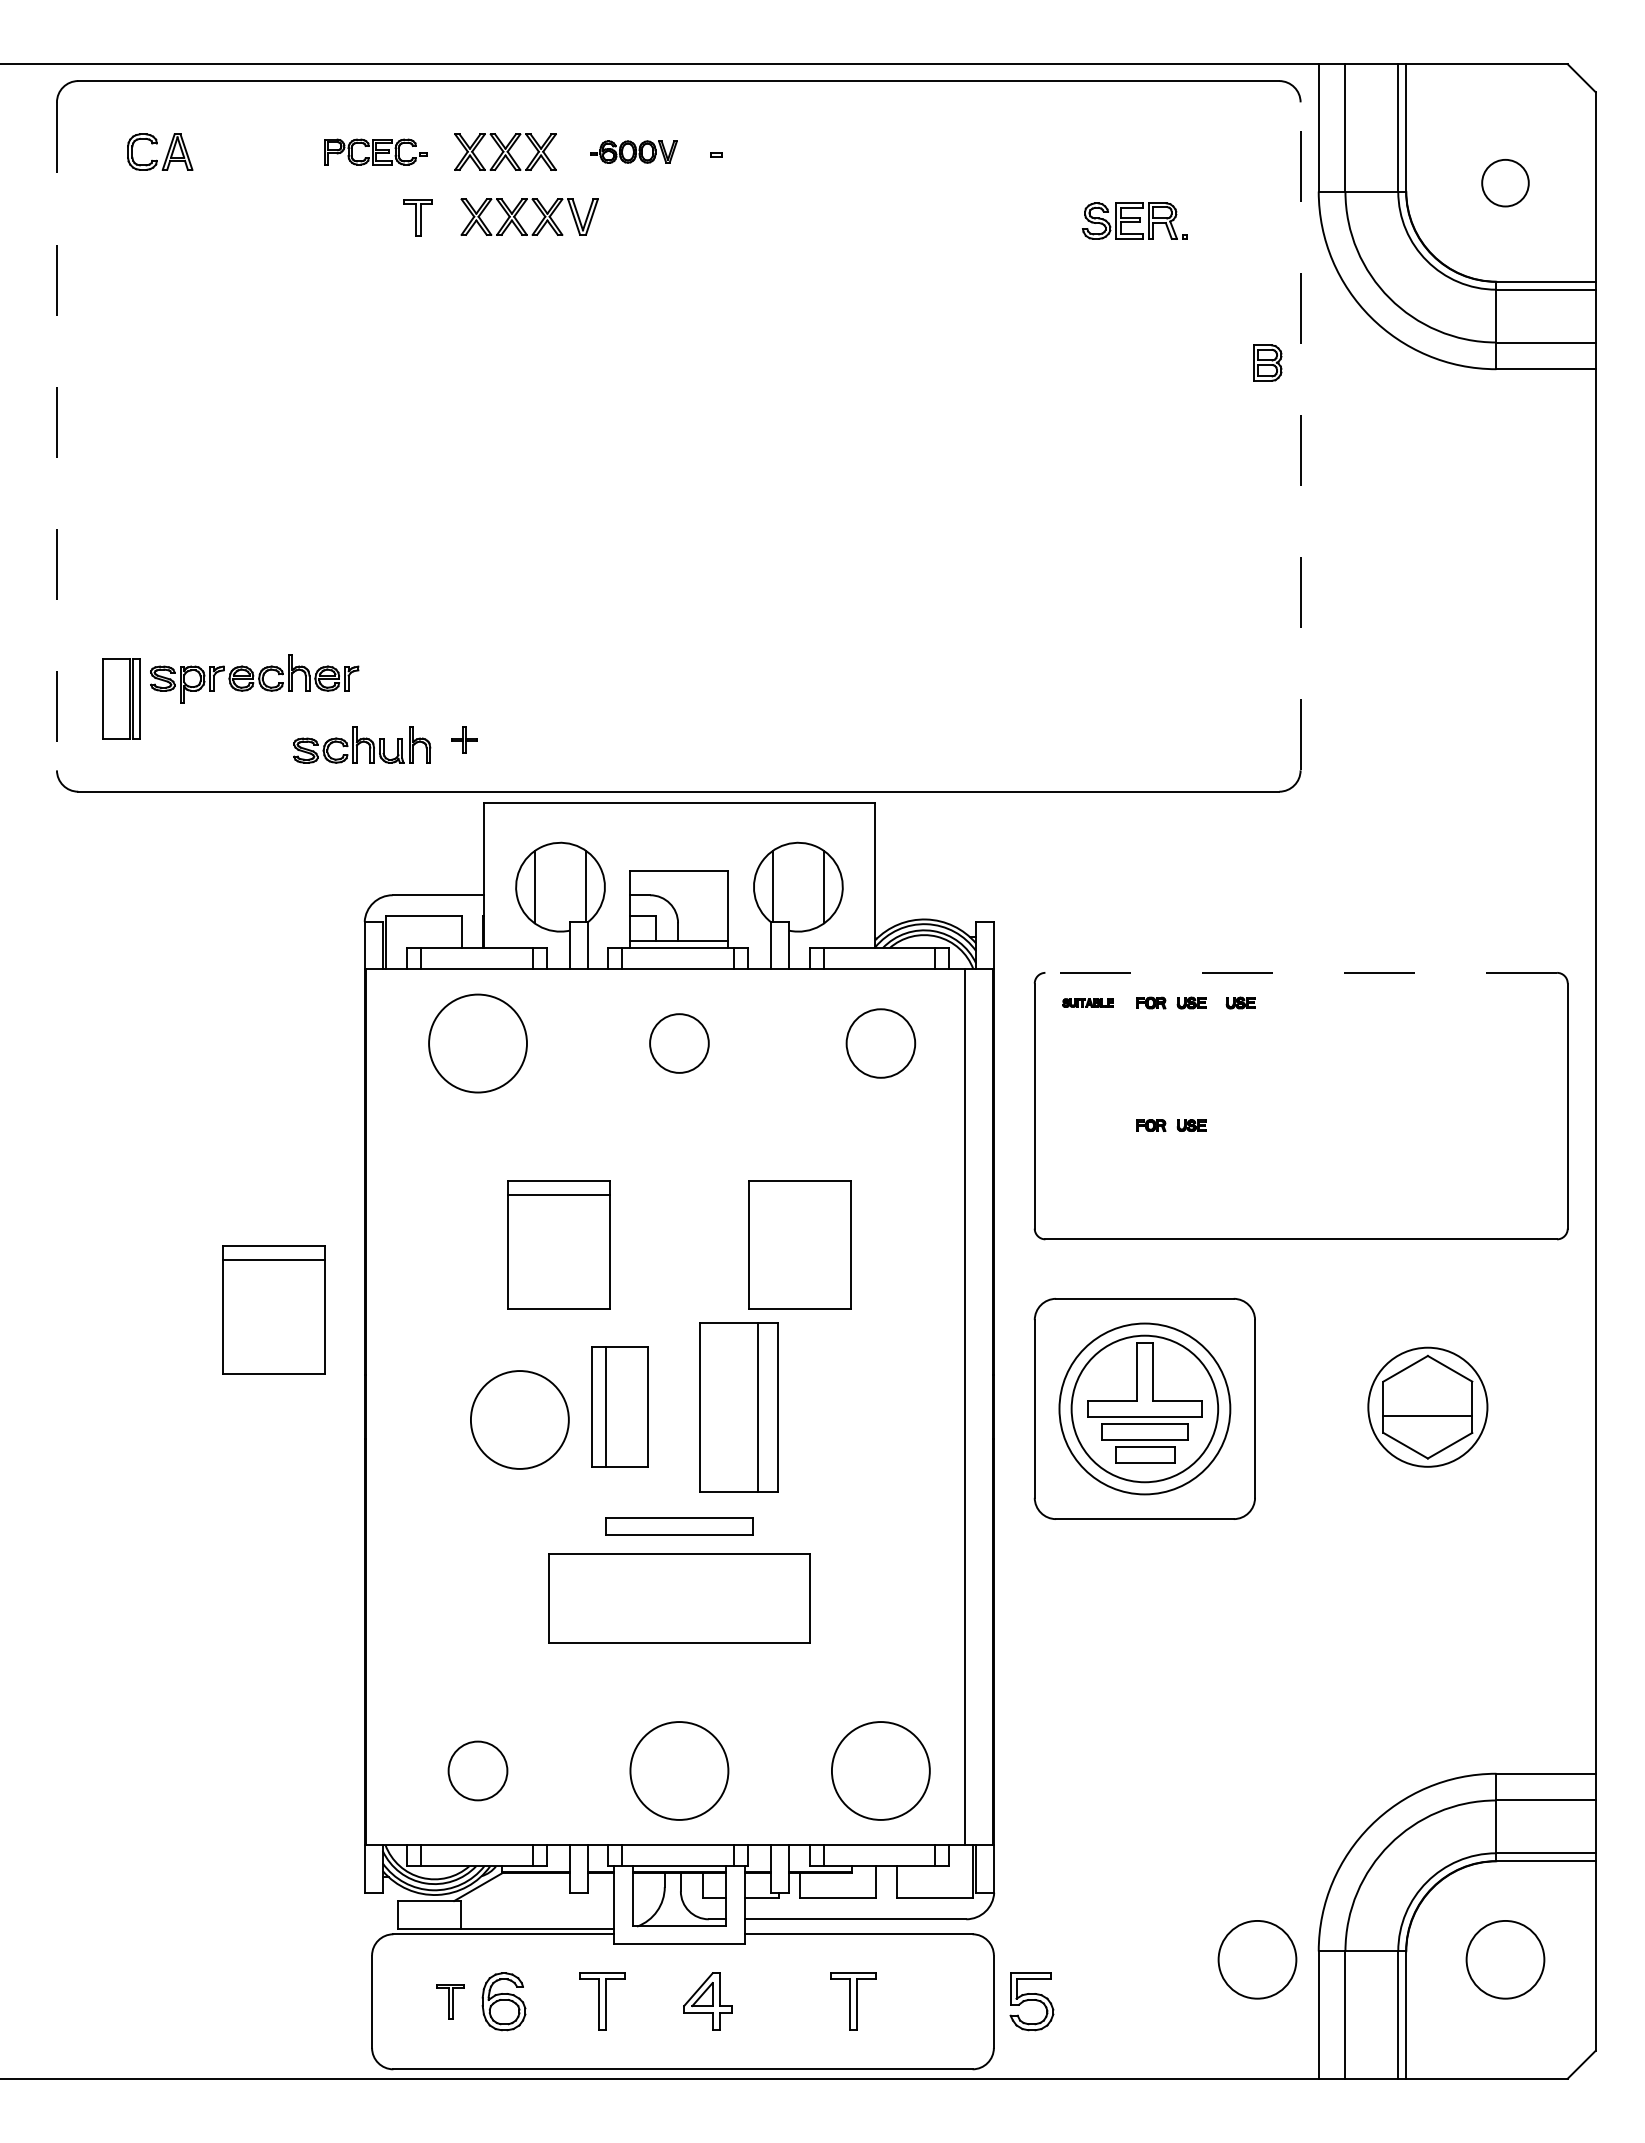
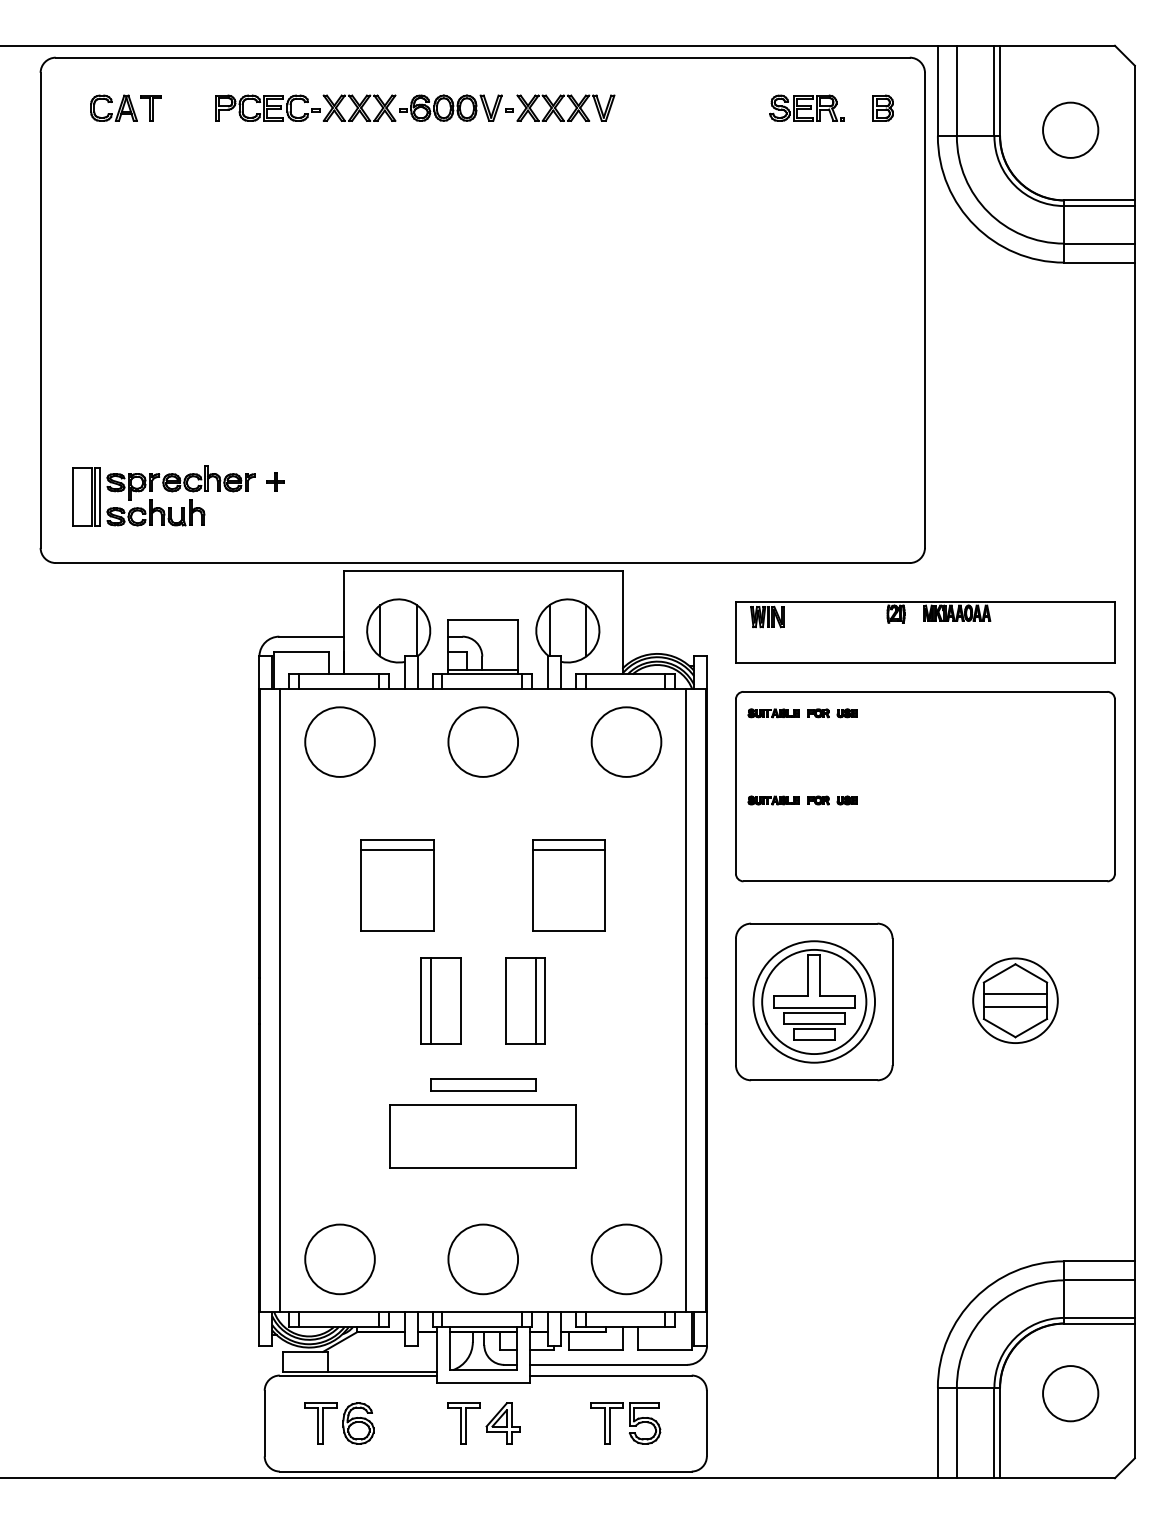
part: (375, 151) -> (267, 107), size x1.43
part: (633, 151) -> (450, 107), size x1.67
circle: (1505, 183) -> (1070, 130), size x1.67
part: (519, 211) -> (558, 104), moved
part: (417, 217) -> (150, 107), moved
part: (1134, 220) -> (806, 107), moved
part: (1267, 362) -> (882, 107), moved
line: (1300, 435) -> (924, 309), dashed -> solid
line: (56, 436) -> (40, 310), dashed -> solid
part: (464, 739) -> (275, 481), moved
part: (362, 744) -> (156, 512), moved
part: (1301, 888) -> (925, 631), added
line: (1301, 972) -> (925, 691), dashed -> solid
part: (1087, 1002) -> (773, 712), size x1.43
part: (1240, 1002) -> (882, 712), removed
circle: (679, 1043) -> (483, 742), size x1.67
circle: (880, 1043) -> (626, 742), size x1.43
part: (1087, 1125) -> (773, 800), added
line: (799, 1195) -> (568, 850), added
part: (273, 1309) -> (194, 931), removed
line: (1427, 1398) -> (1015, 994), added
part: (738, 1406) -> (525, 1000), size x0.71
line: (394, 1407) -> (280, 1000), added
circle: (519, 1419) -> (369, 1009), removed
circle: (477, 1770) -> (339, 1259), size x1.67
circle: (1257, 1959) -> (894, 1393), removed
part: (450, 2001) -> (320, 1423), size x1.67
part: (602, 2001) -> (464, 1423), moved
part: (1031, 2001) -> (644, 1423), moved

